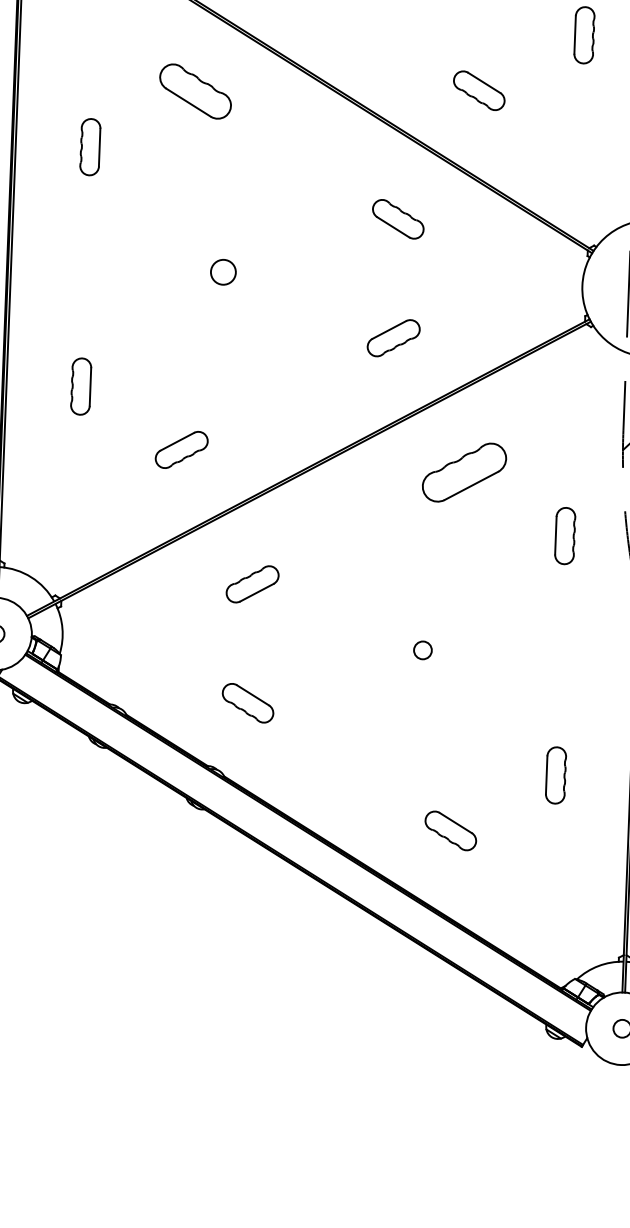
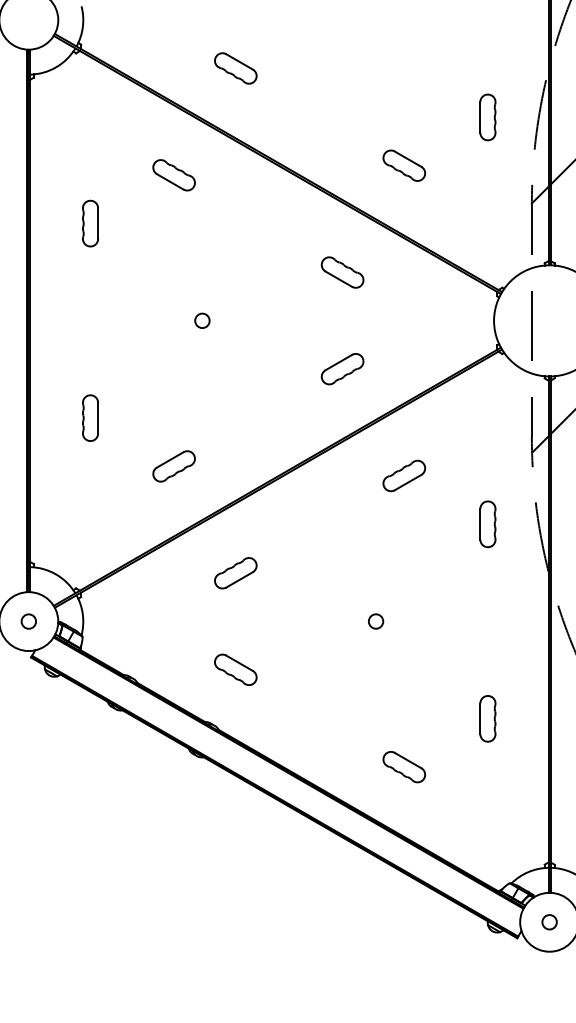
part: (194, 91) -> (173, 175), size x0.71
circle: (223, 271) -> (202, 320), size x0.71
part: (464, 472) -> (404, 475), size x0.62

